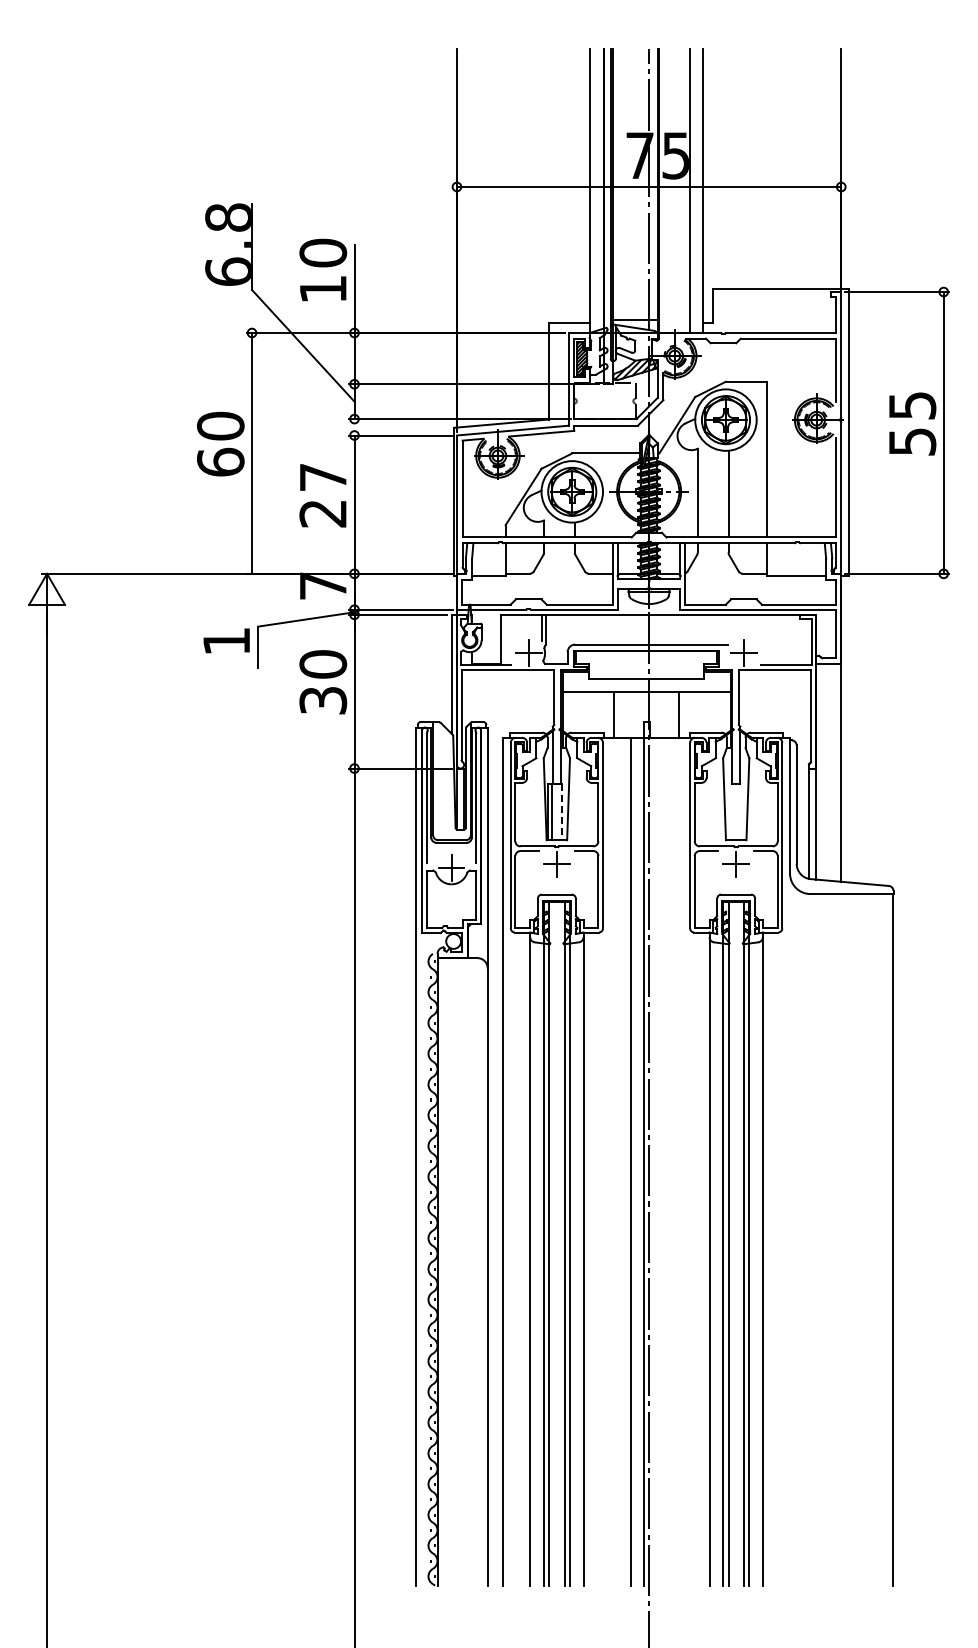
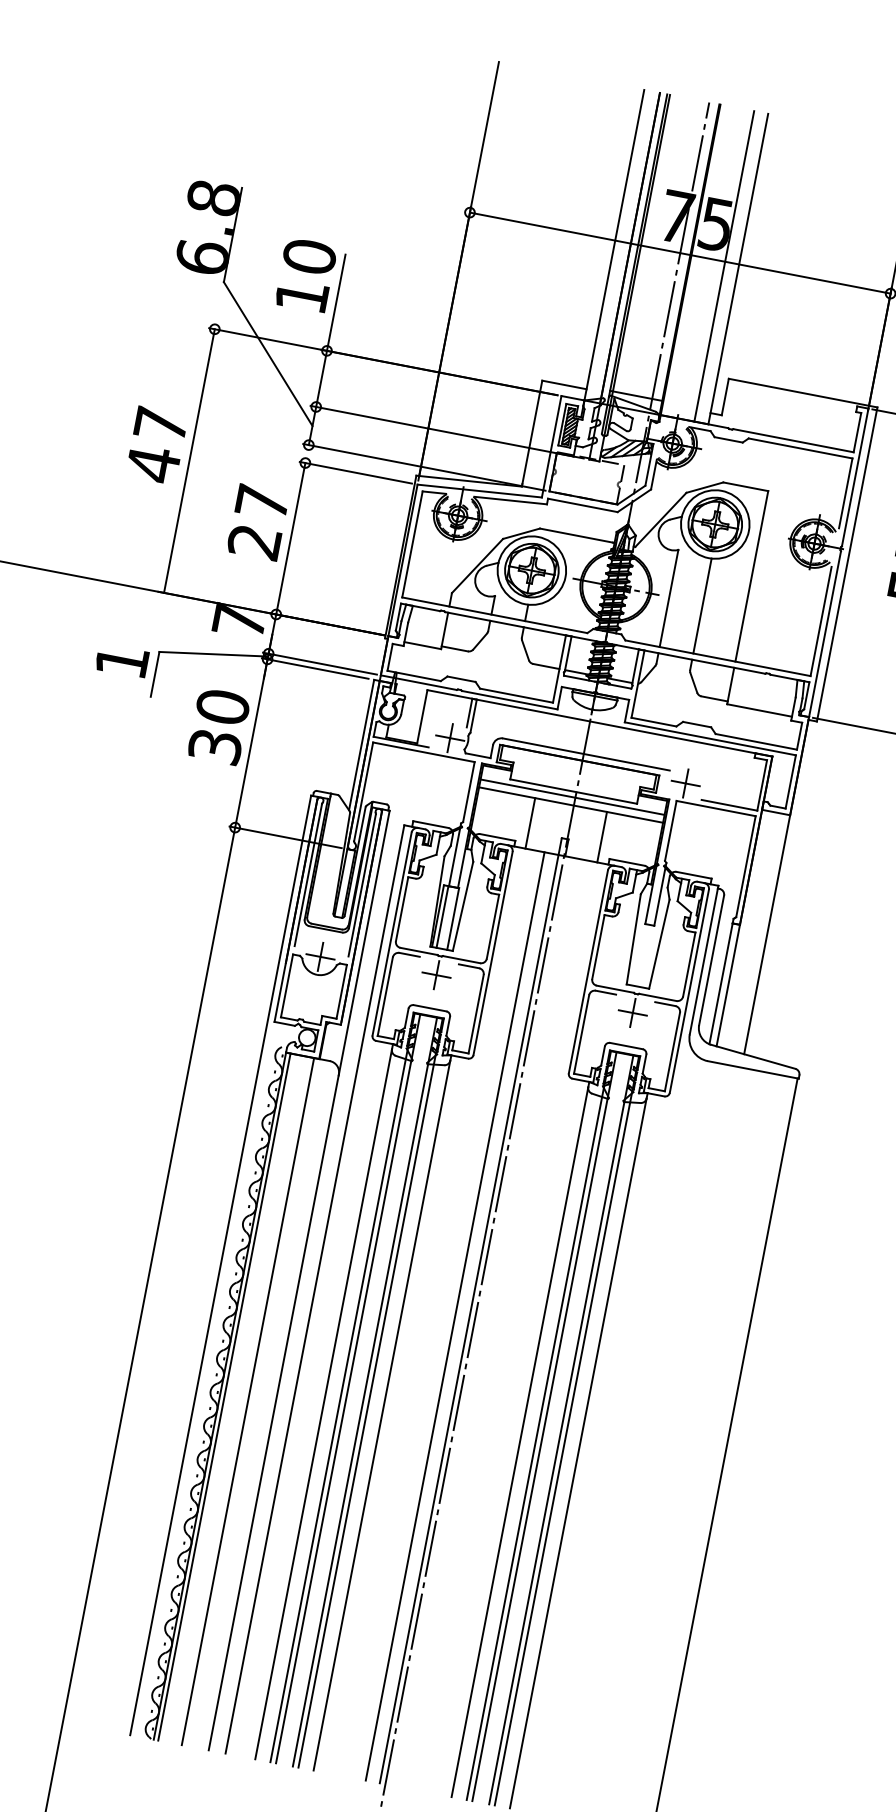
text: (220, 444) -> (156, 444), 60 -> 47
line: (646, 684) -> (572, 797), added
line: (562, 812) -> (453, 919), dashed -> solid
line: (441, 1271) -> (224, 1396), added
line: (463, 1271) -> (248, 1401), added

